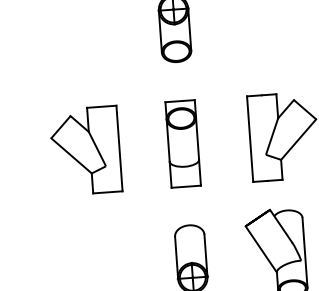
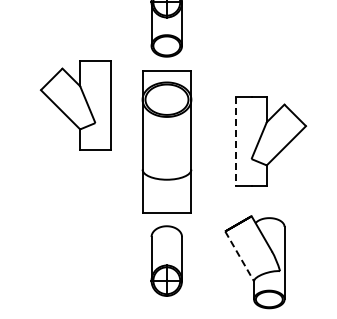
line: (250, 139) -> (236, 142), solid -> dashed
part: (182, 143) -> (166, 141), size x1.6
part: (85, 150) -> (75, 105), moved
line: (261, 249) -> (239, 256), solid -> dashed

